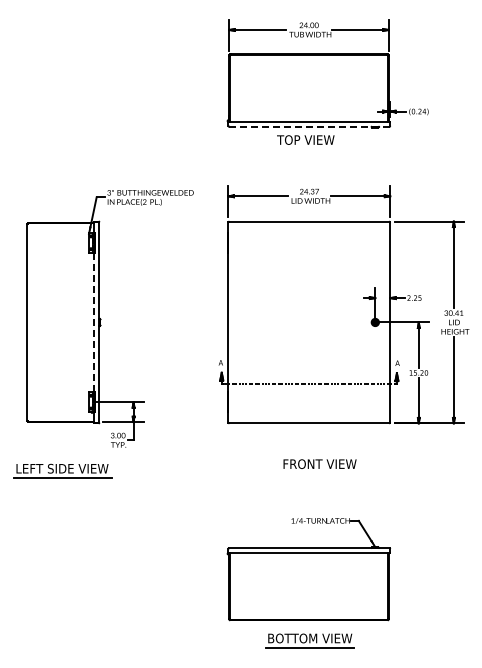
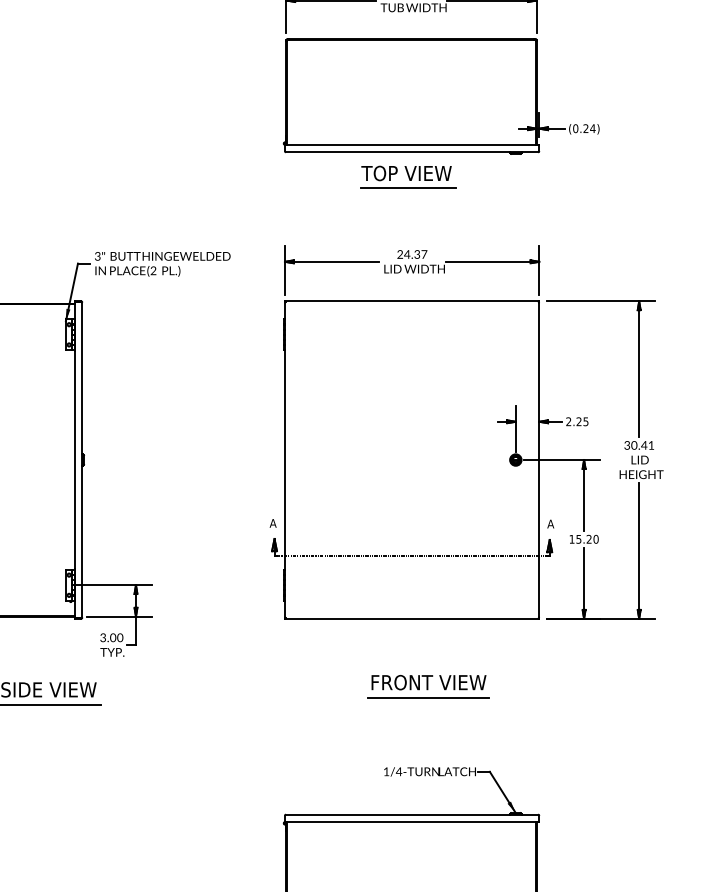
line: (308, 126) -> (410, 152), dashed -> solid
line: (307, 149) -> (409, 188), added
line: (94, 322) -> (74, 460), dashed -> solid
line: (319, 473) -> (428, 697), added

